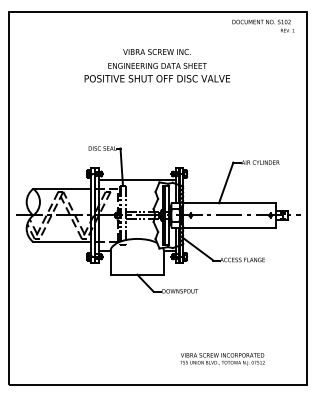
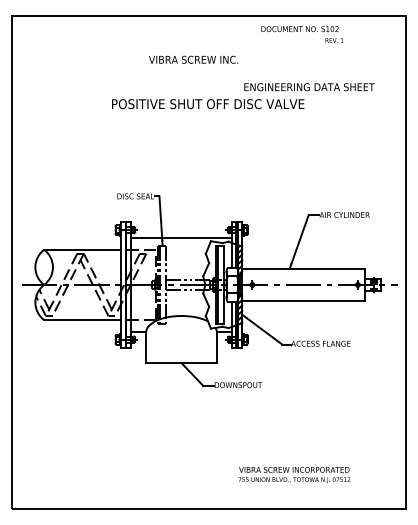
text: (263, 26) -> (302, 34), moved
text: (156, 51) -> (193, 59), moved
text: (157, 66) -> (309, 87), moved

